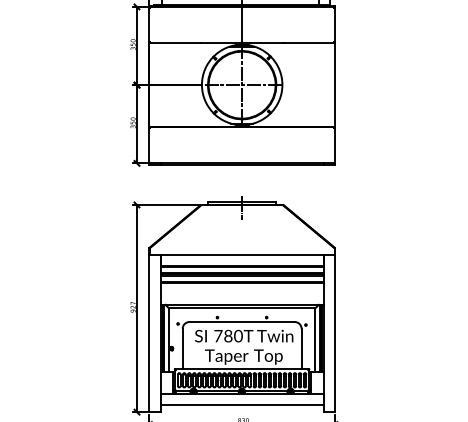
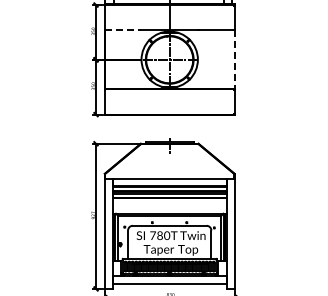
line: (174, 43) -> (122, 30), solid -> dashed
line: (334, 86) -> (234, 60), solid -> dashed

